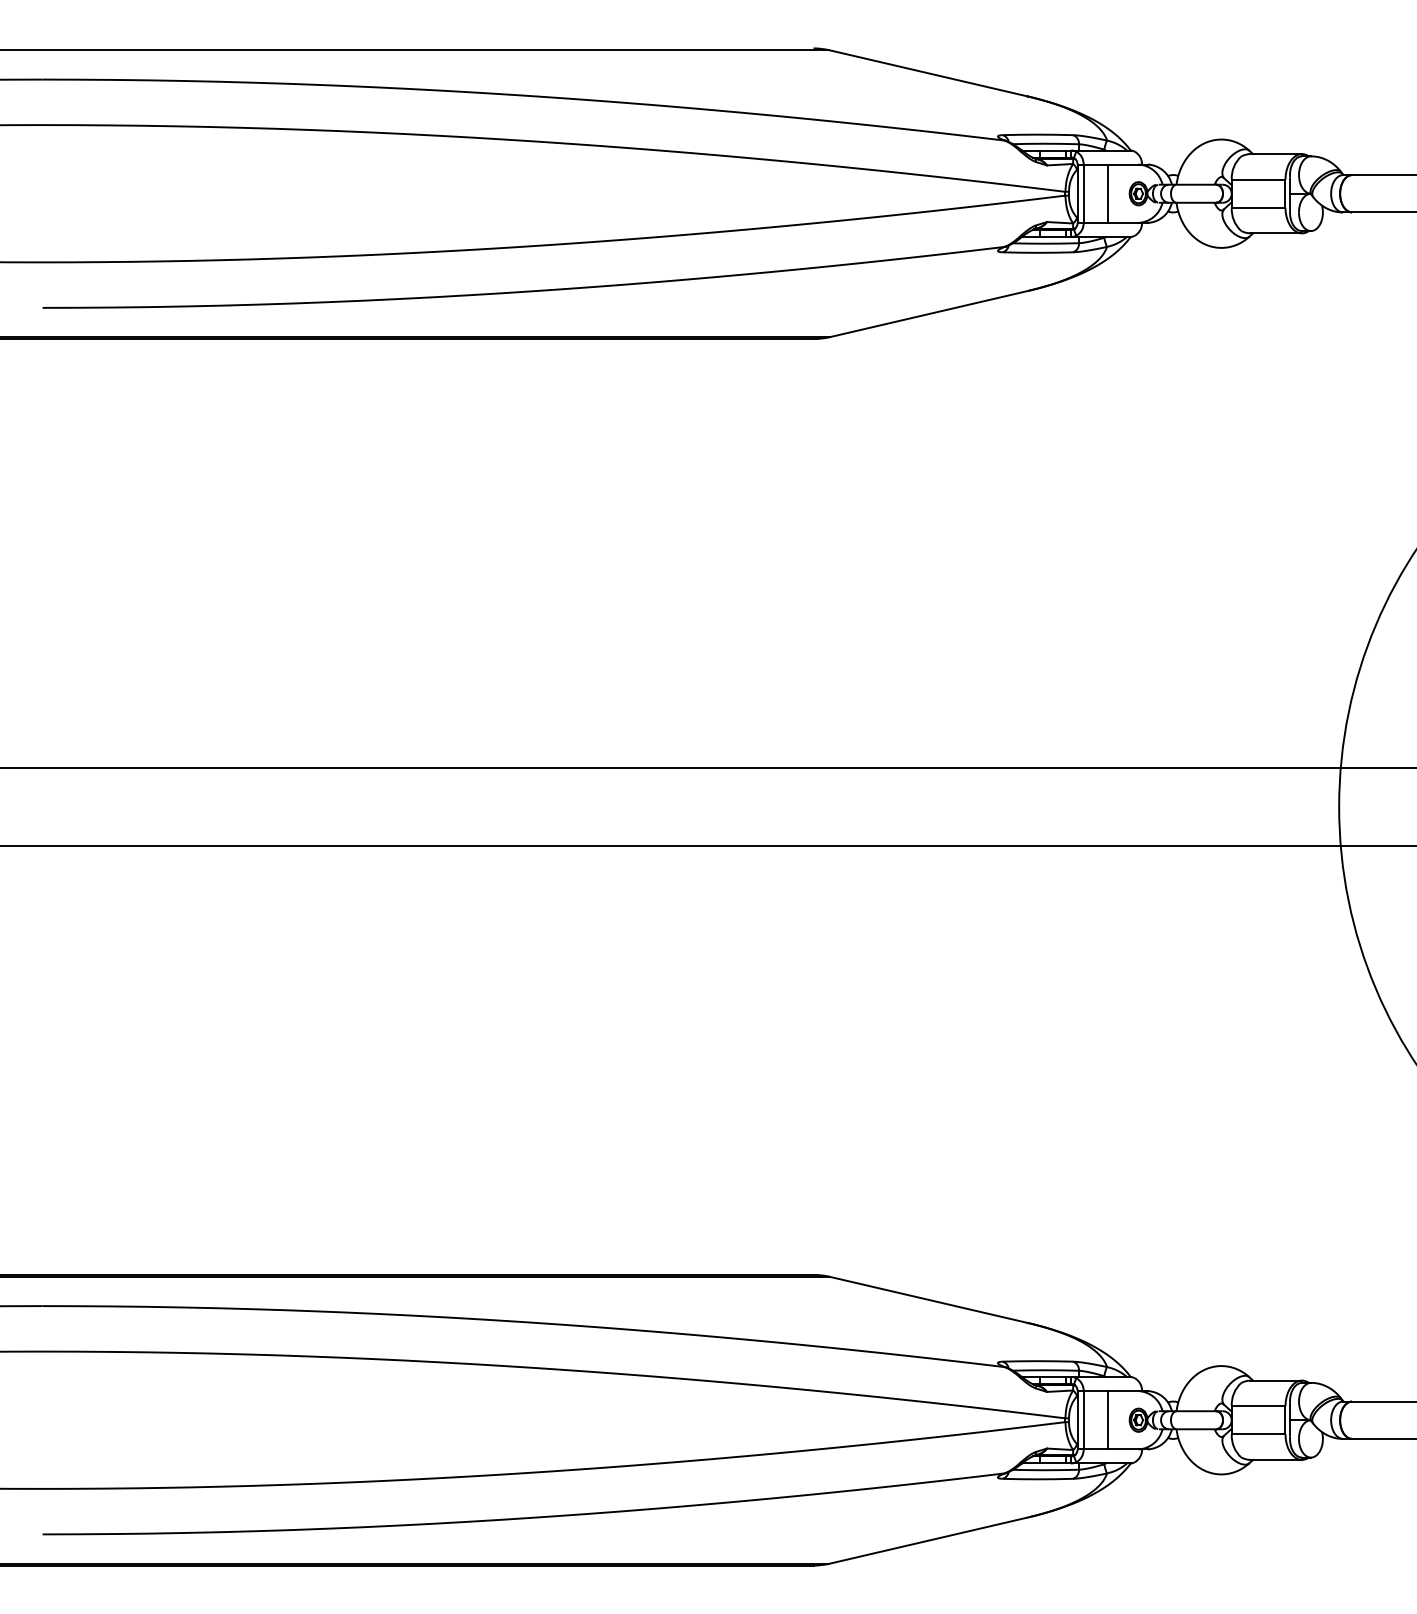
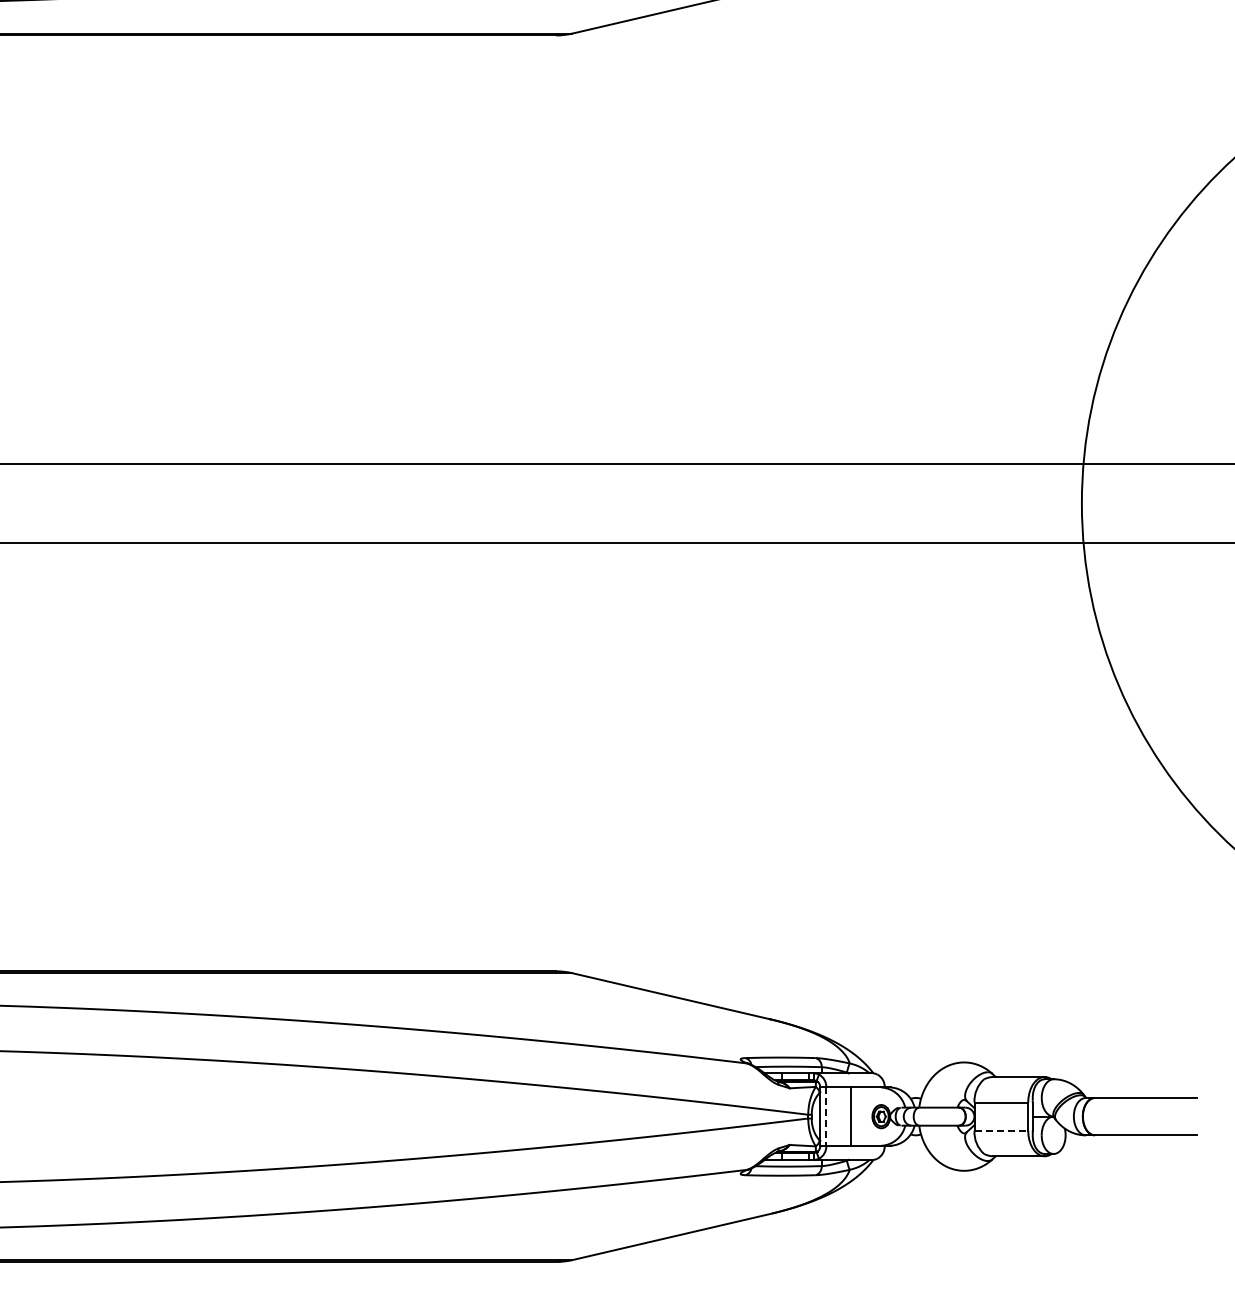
line: (1083, 1420) -> (826, 1116), solid -> dashed
line: (1258, 1434) -> (1001, 1130), solid -> dashed

